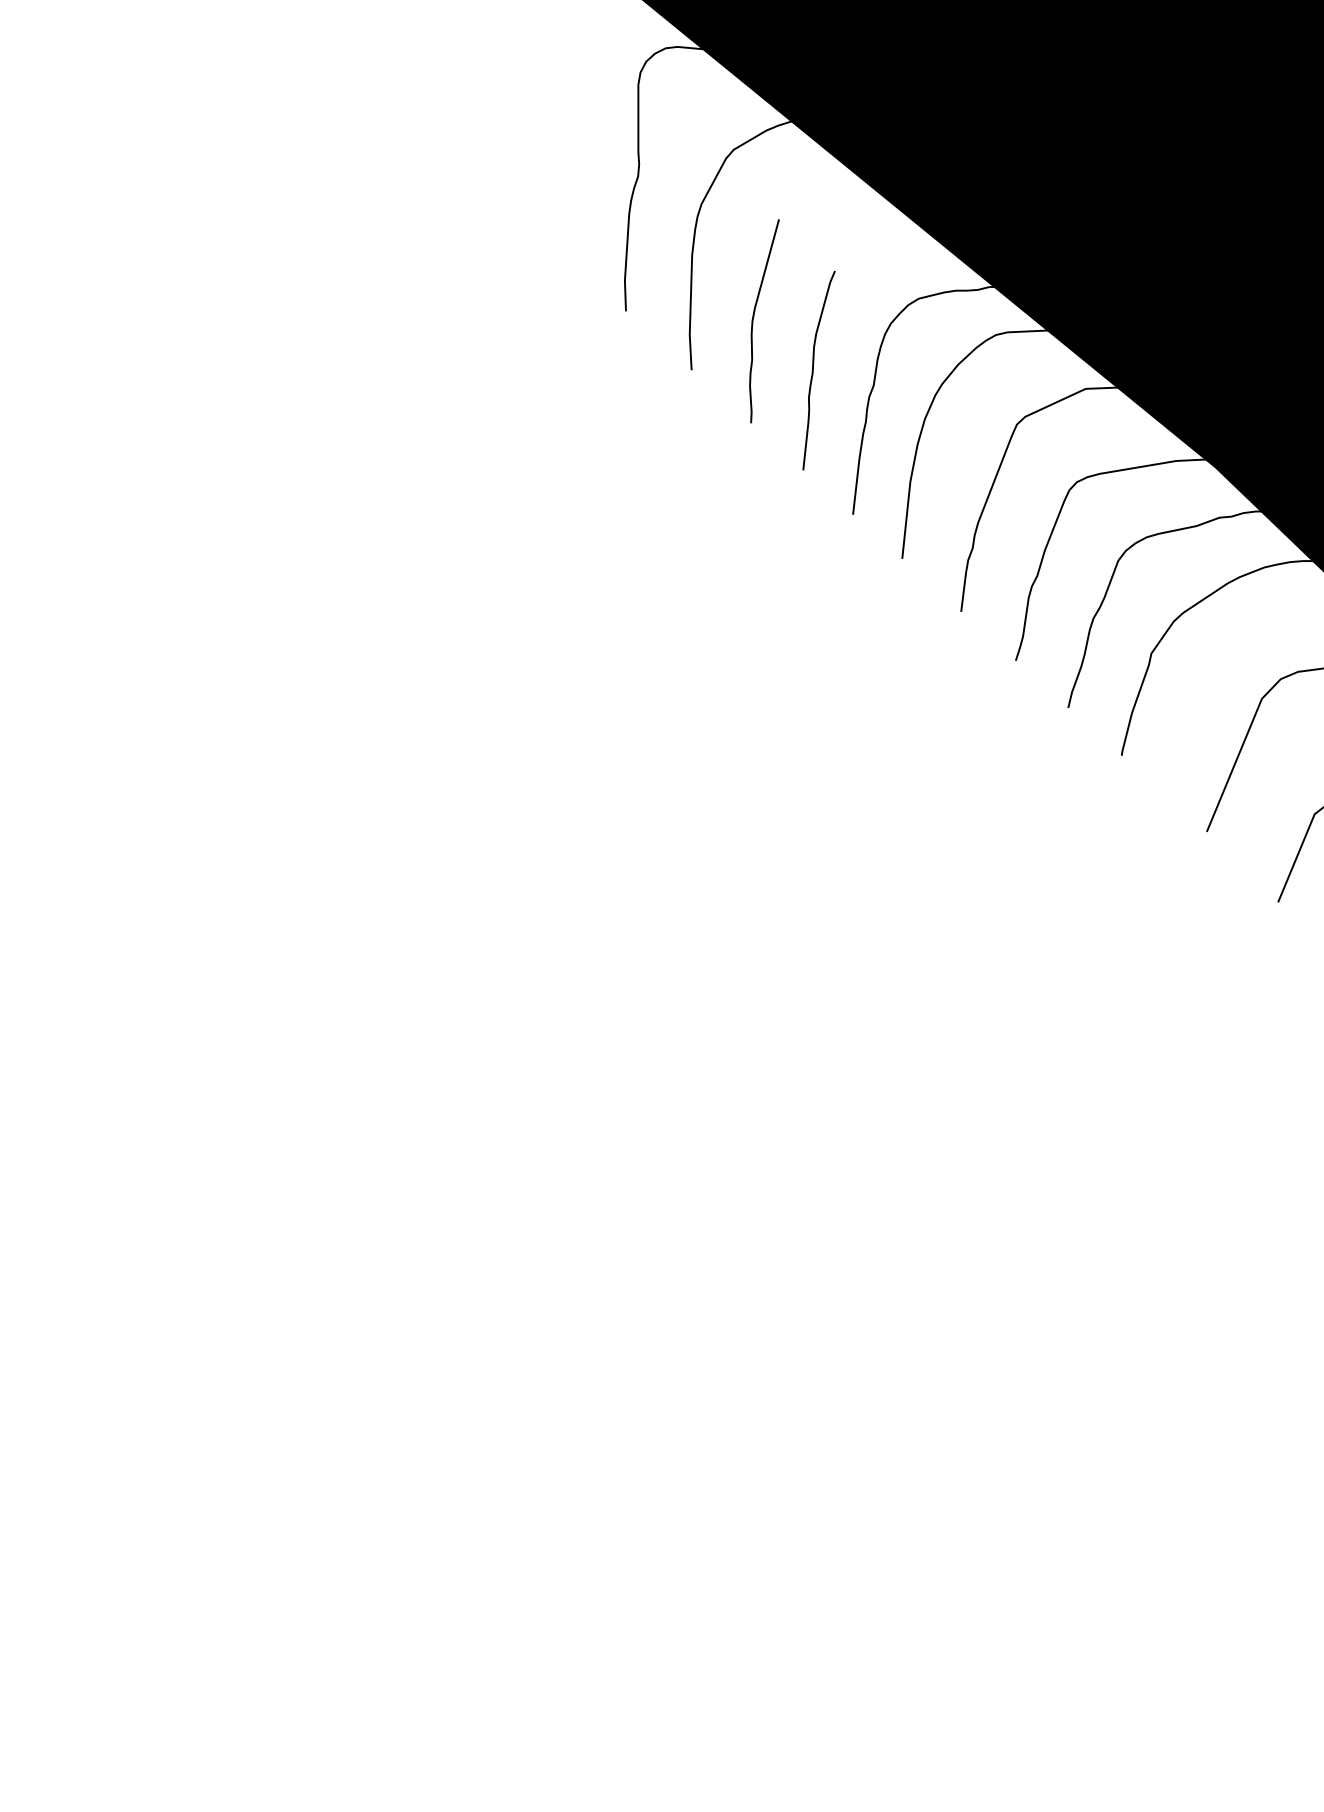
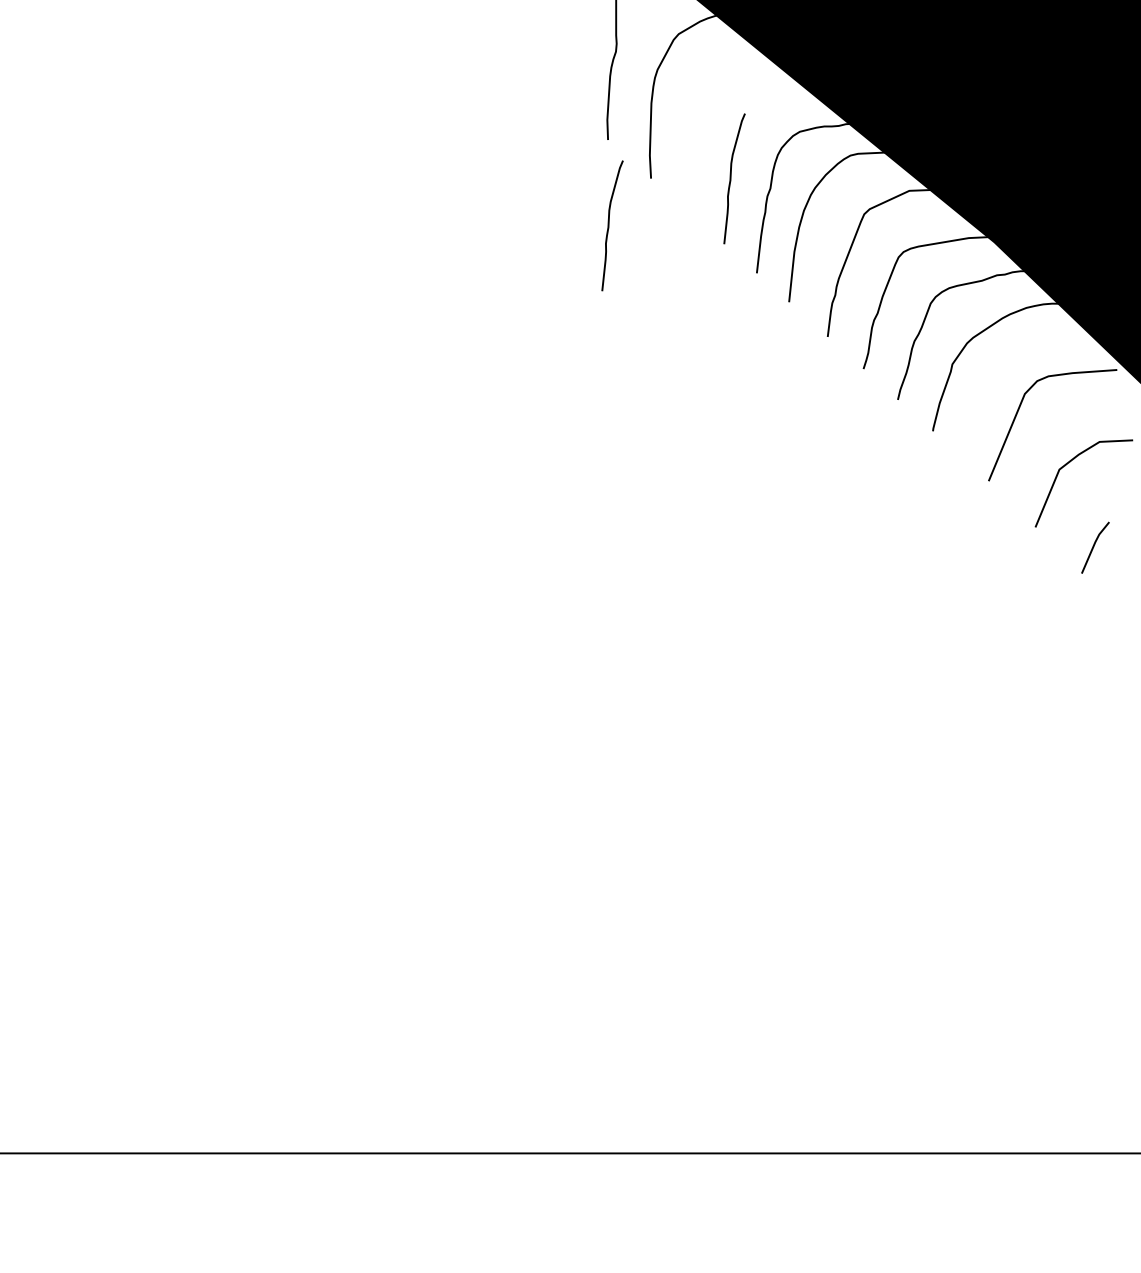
curve: (754, 319) -> (692, 145), removed
curve: (628, 441) -> (609, 225), added

